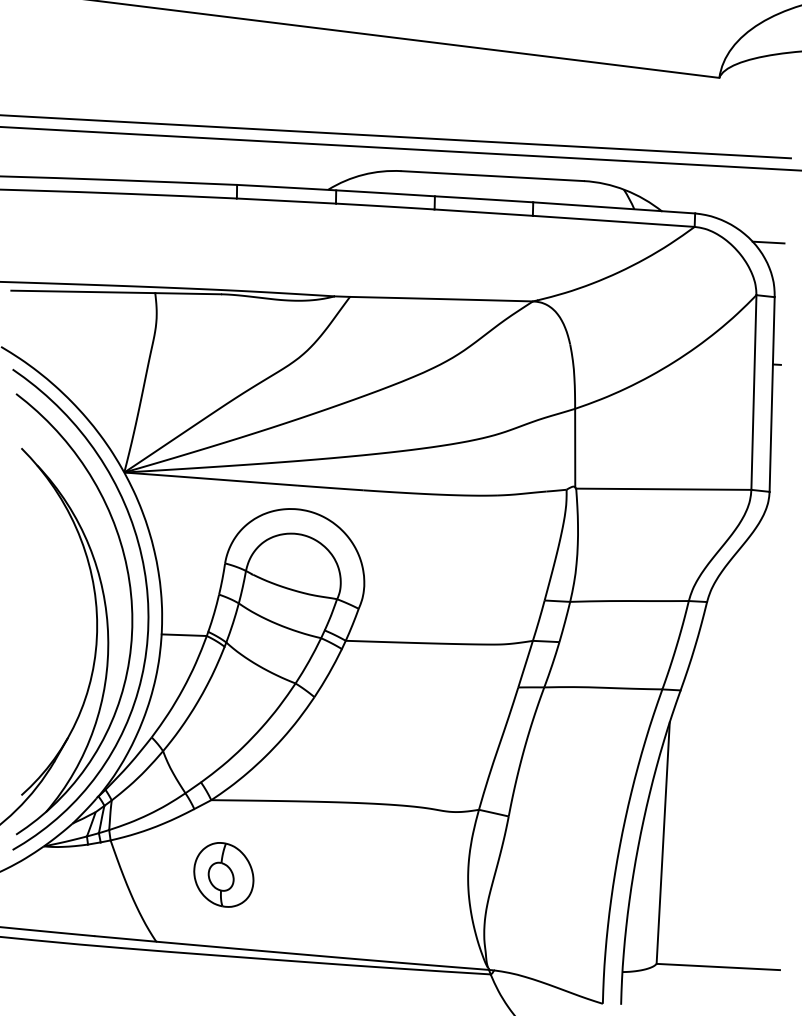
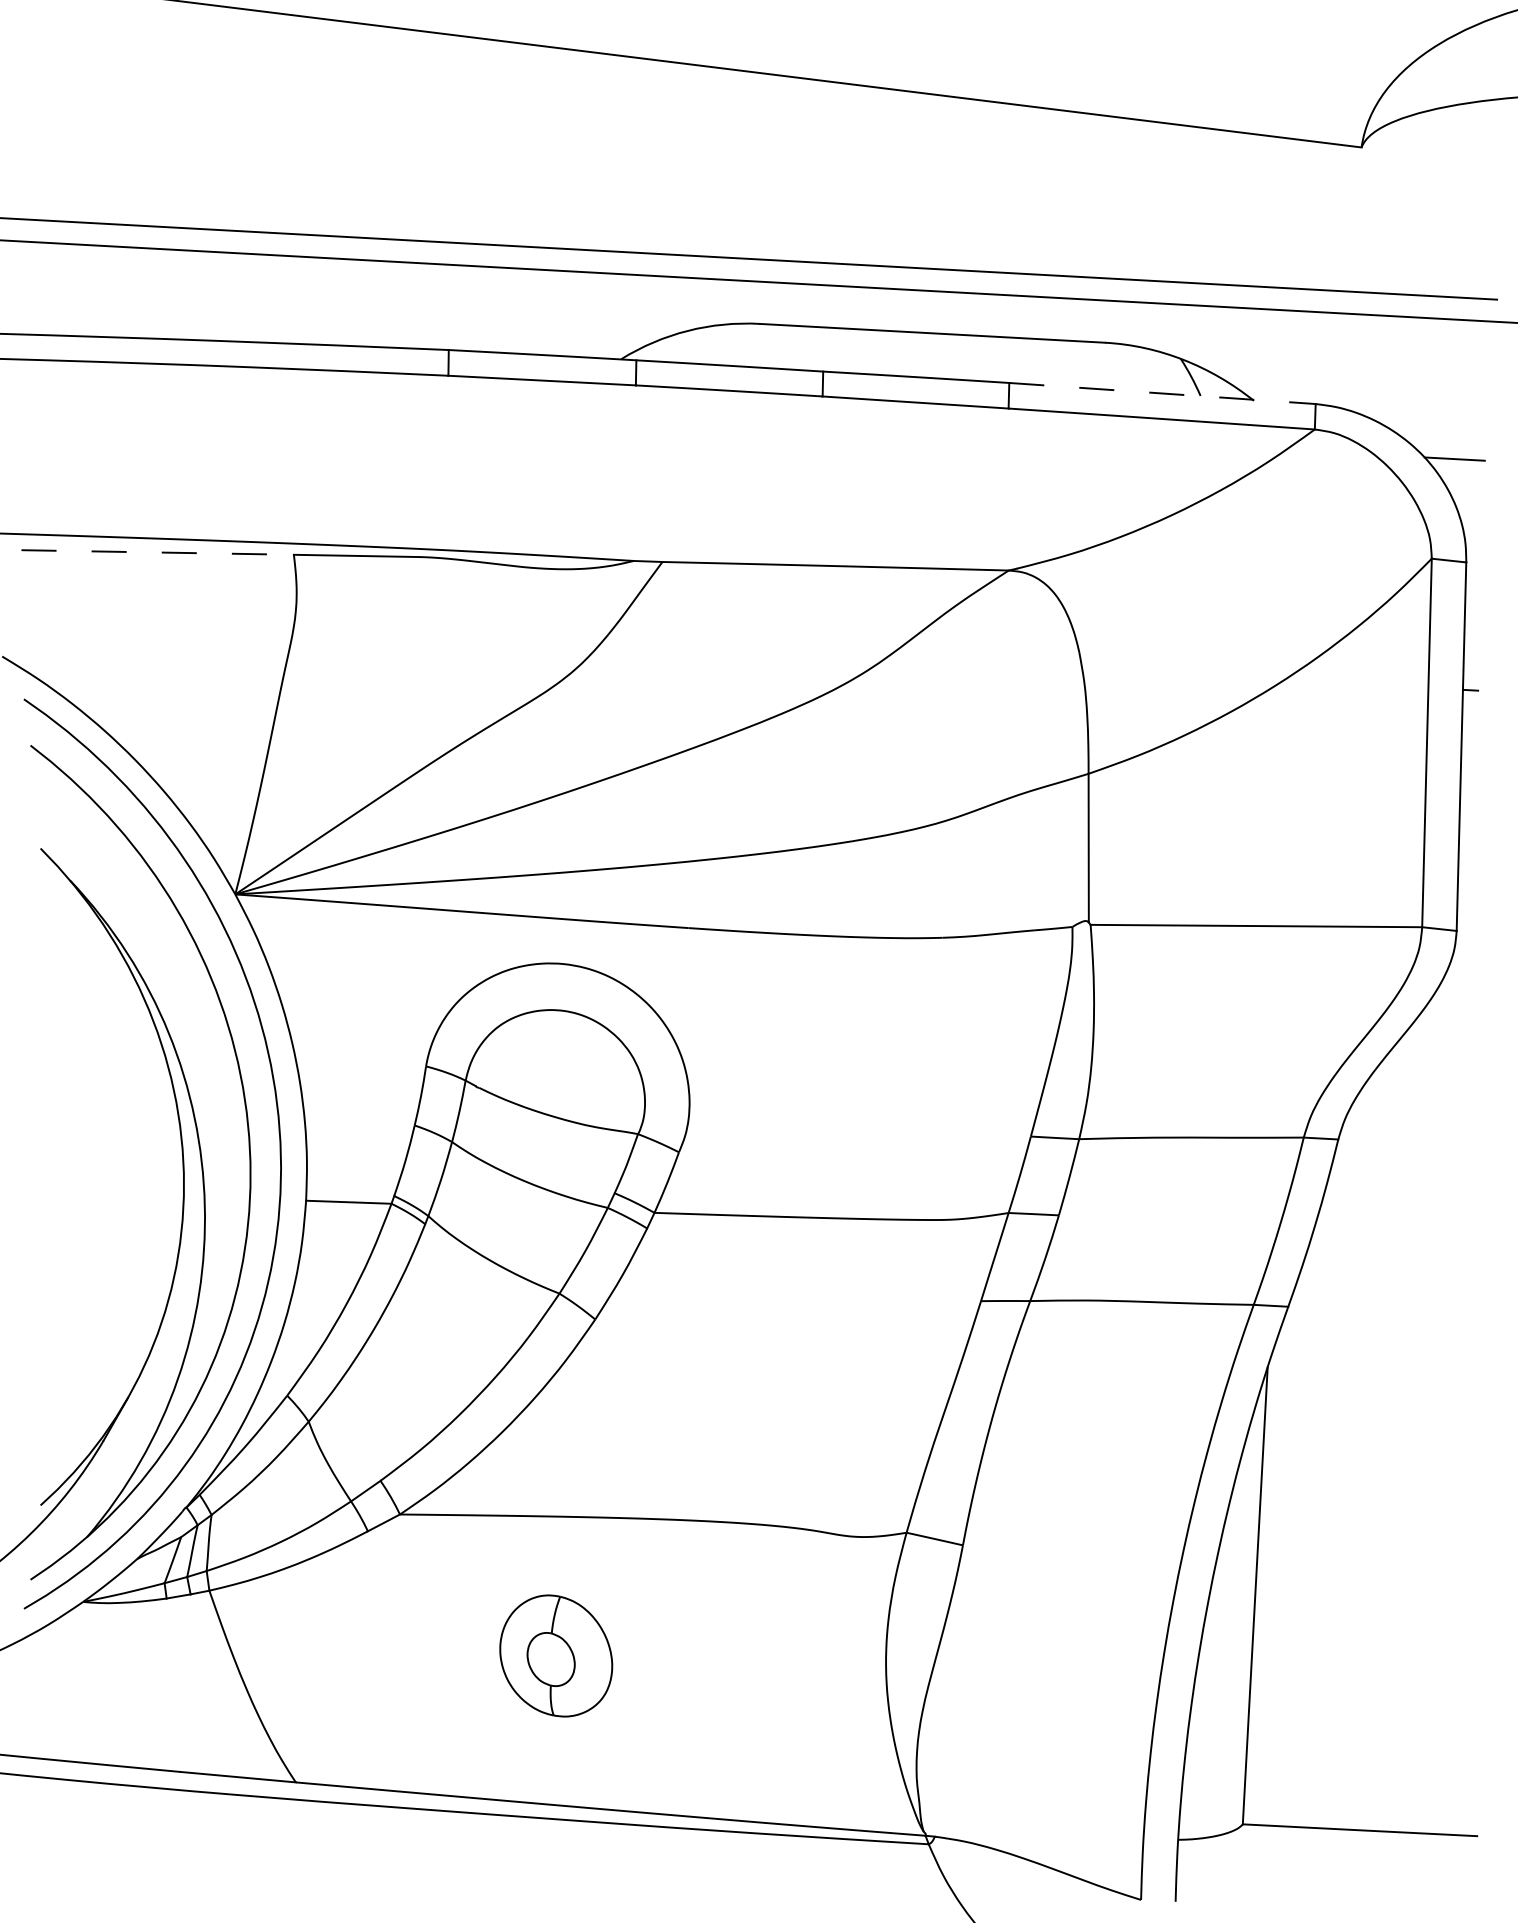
line: (614, 207) -> (1163, 392), solid -> dashed
line: (83, 291) -> (158, 551), solid -> dashed
part: (223, 874) -> (555, 1655), moved

